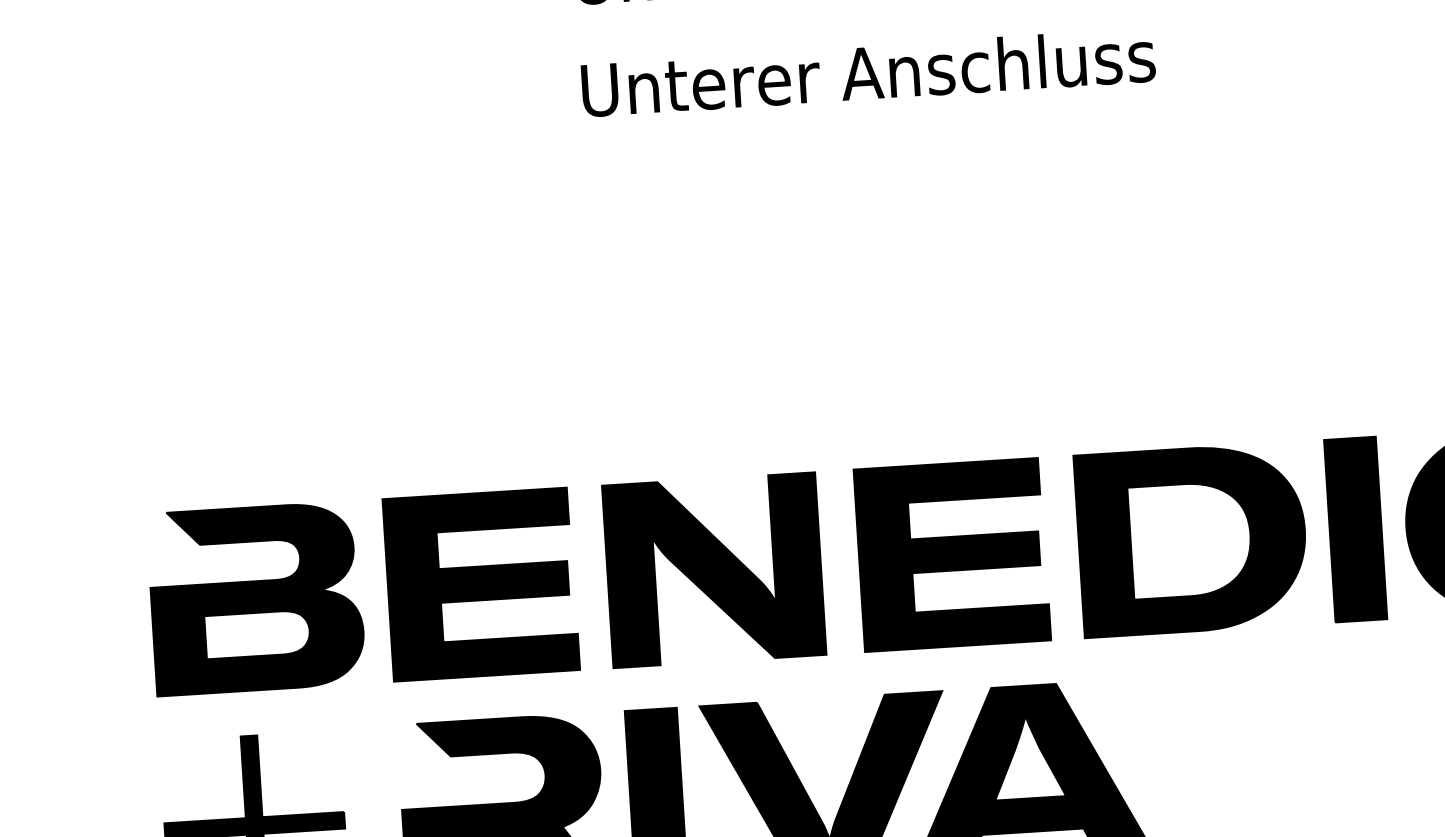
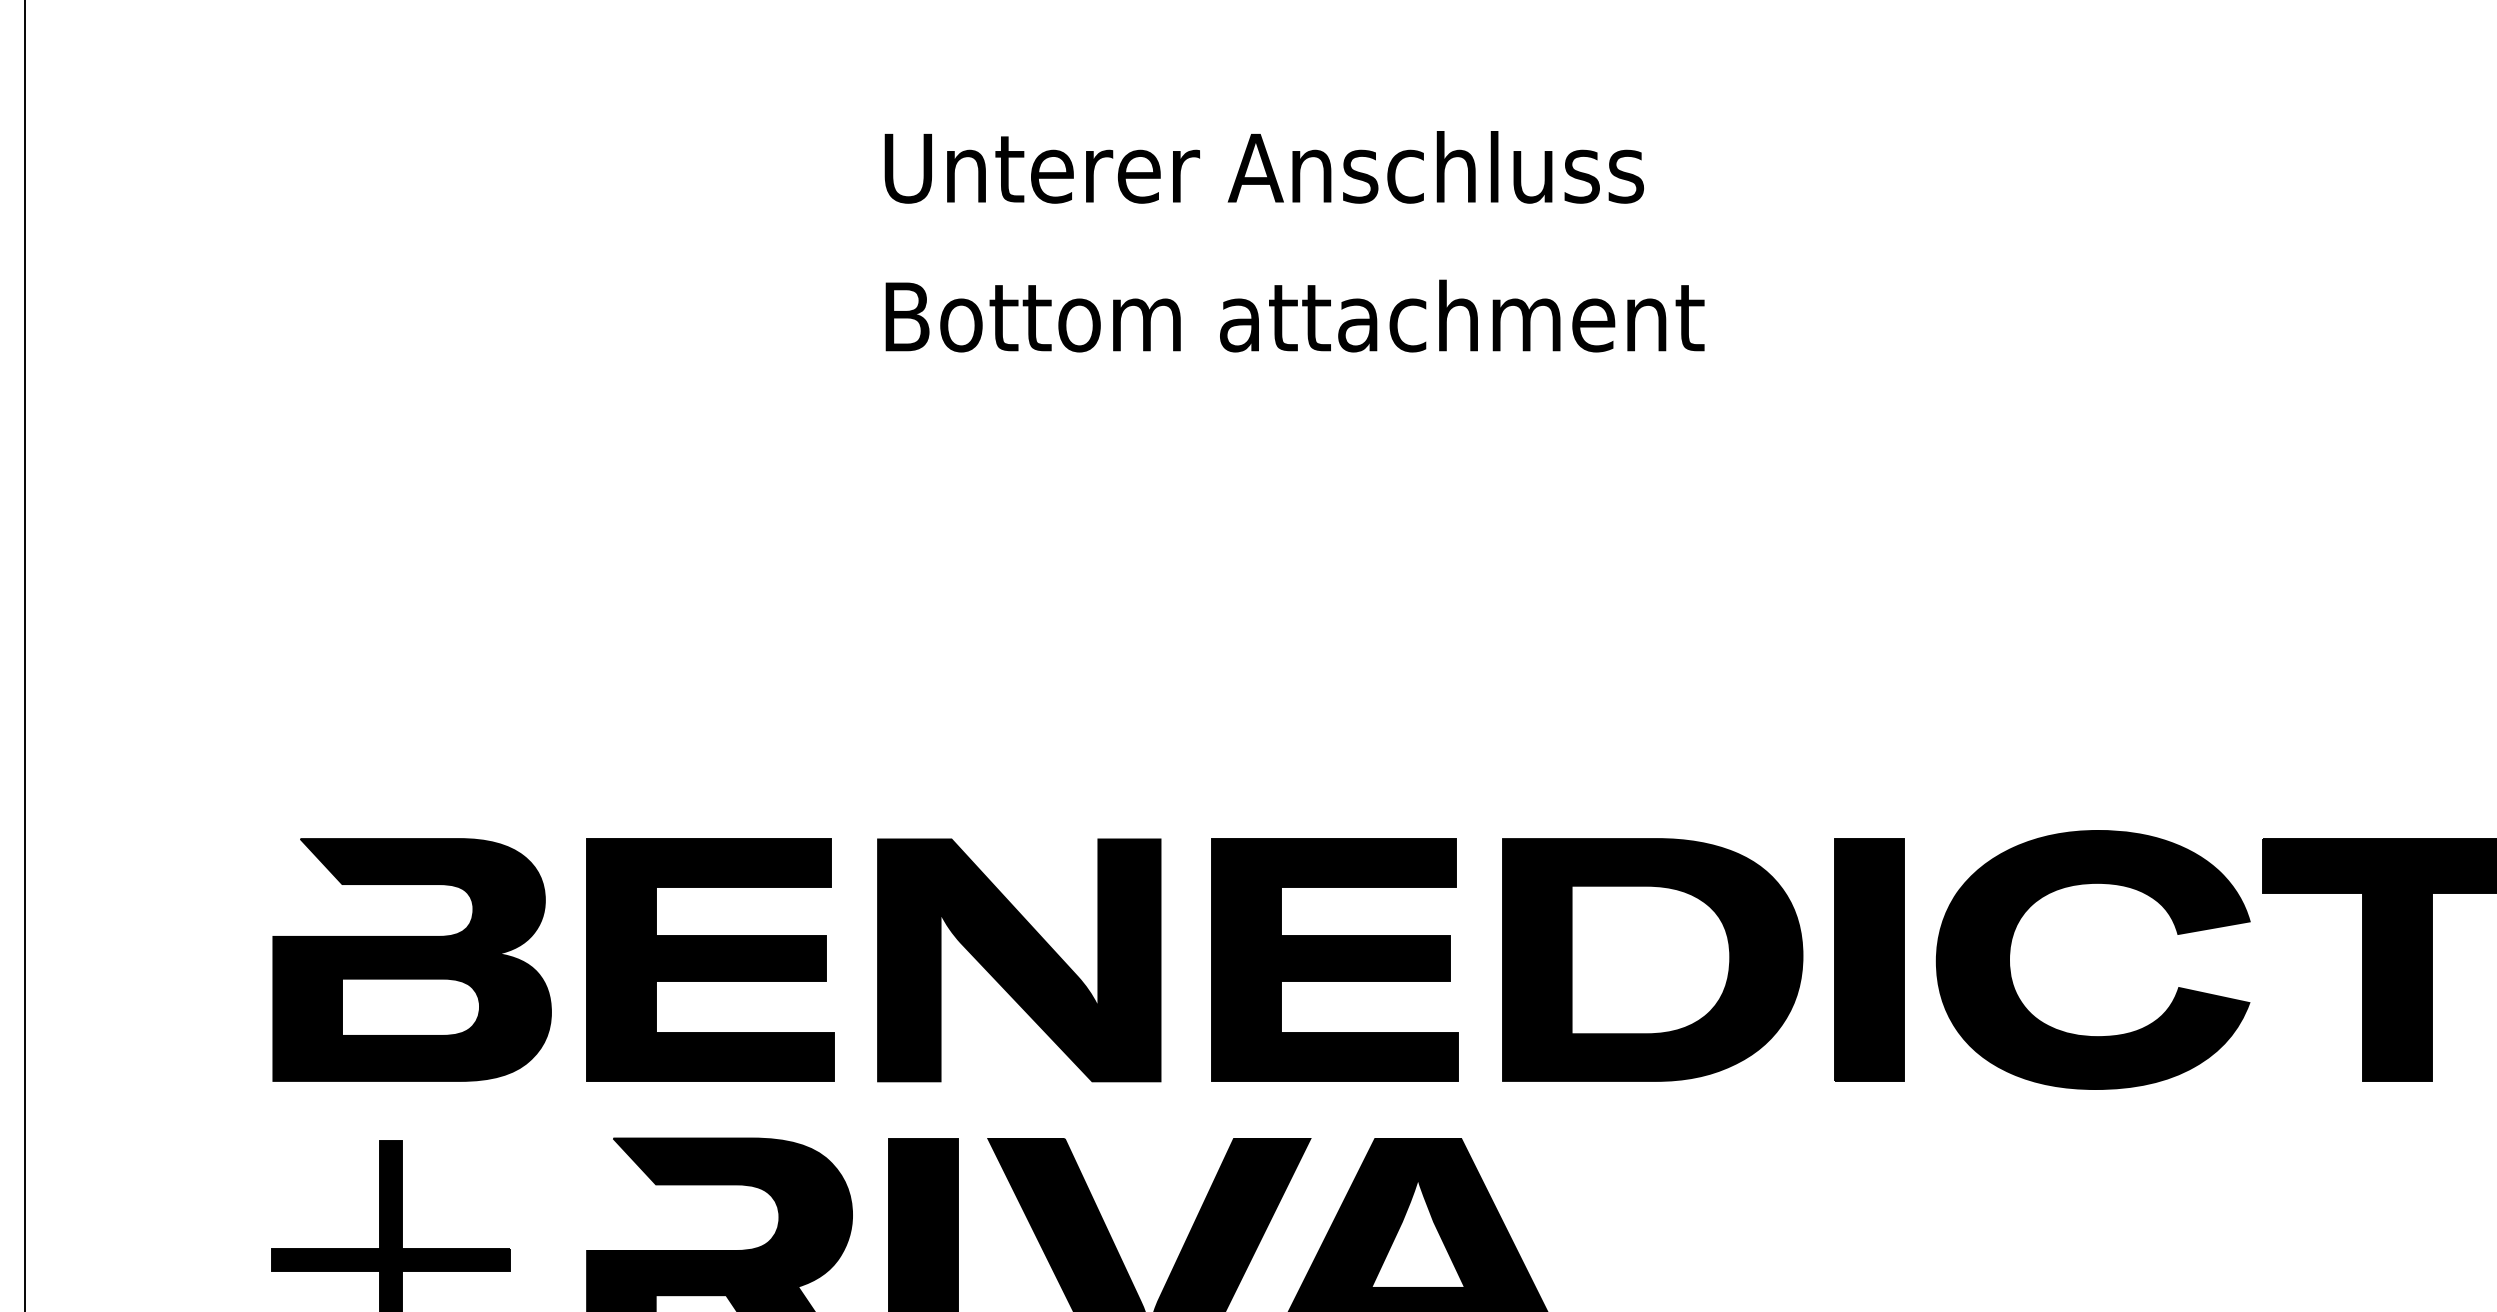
text: (891, 70) -> (1294, 315), Unterer Anschluss -> Bottom attachment

